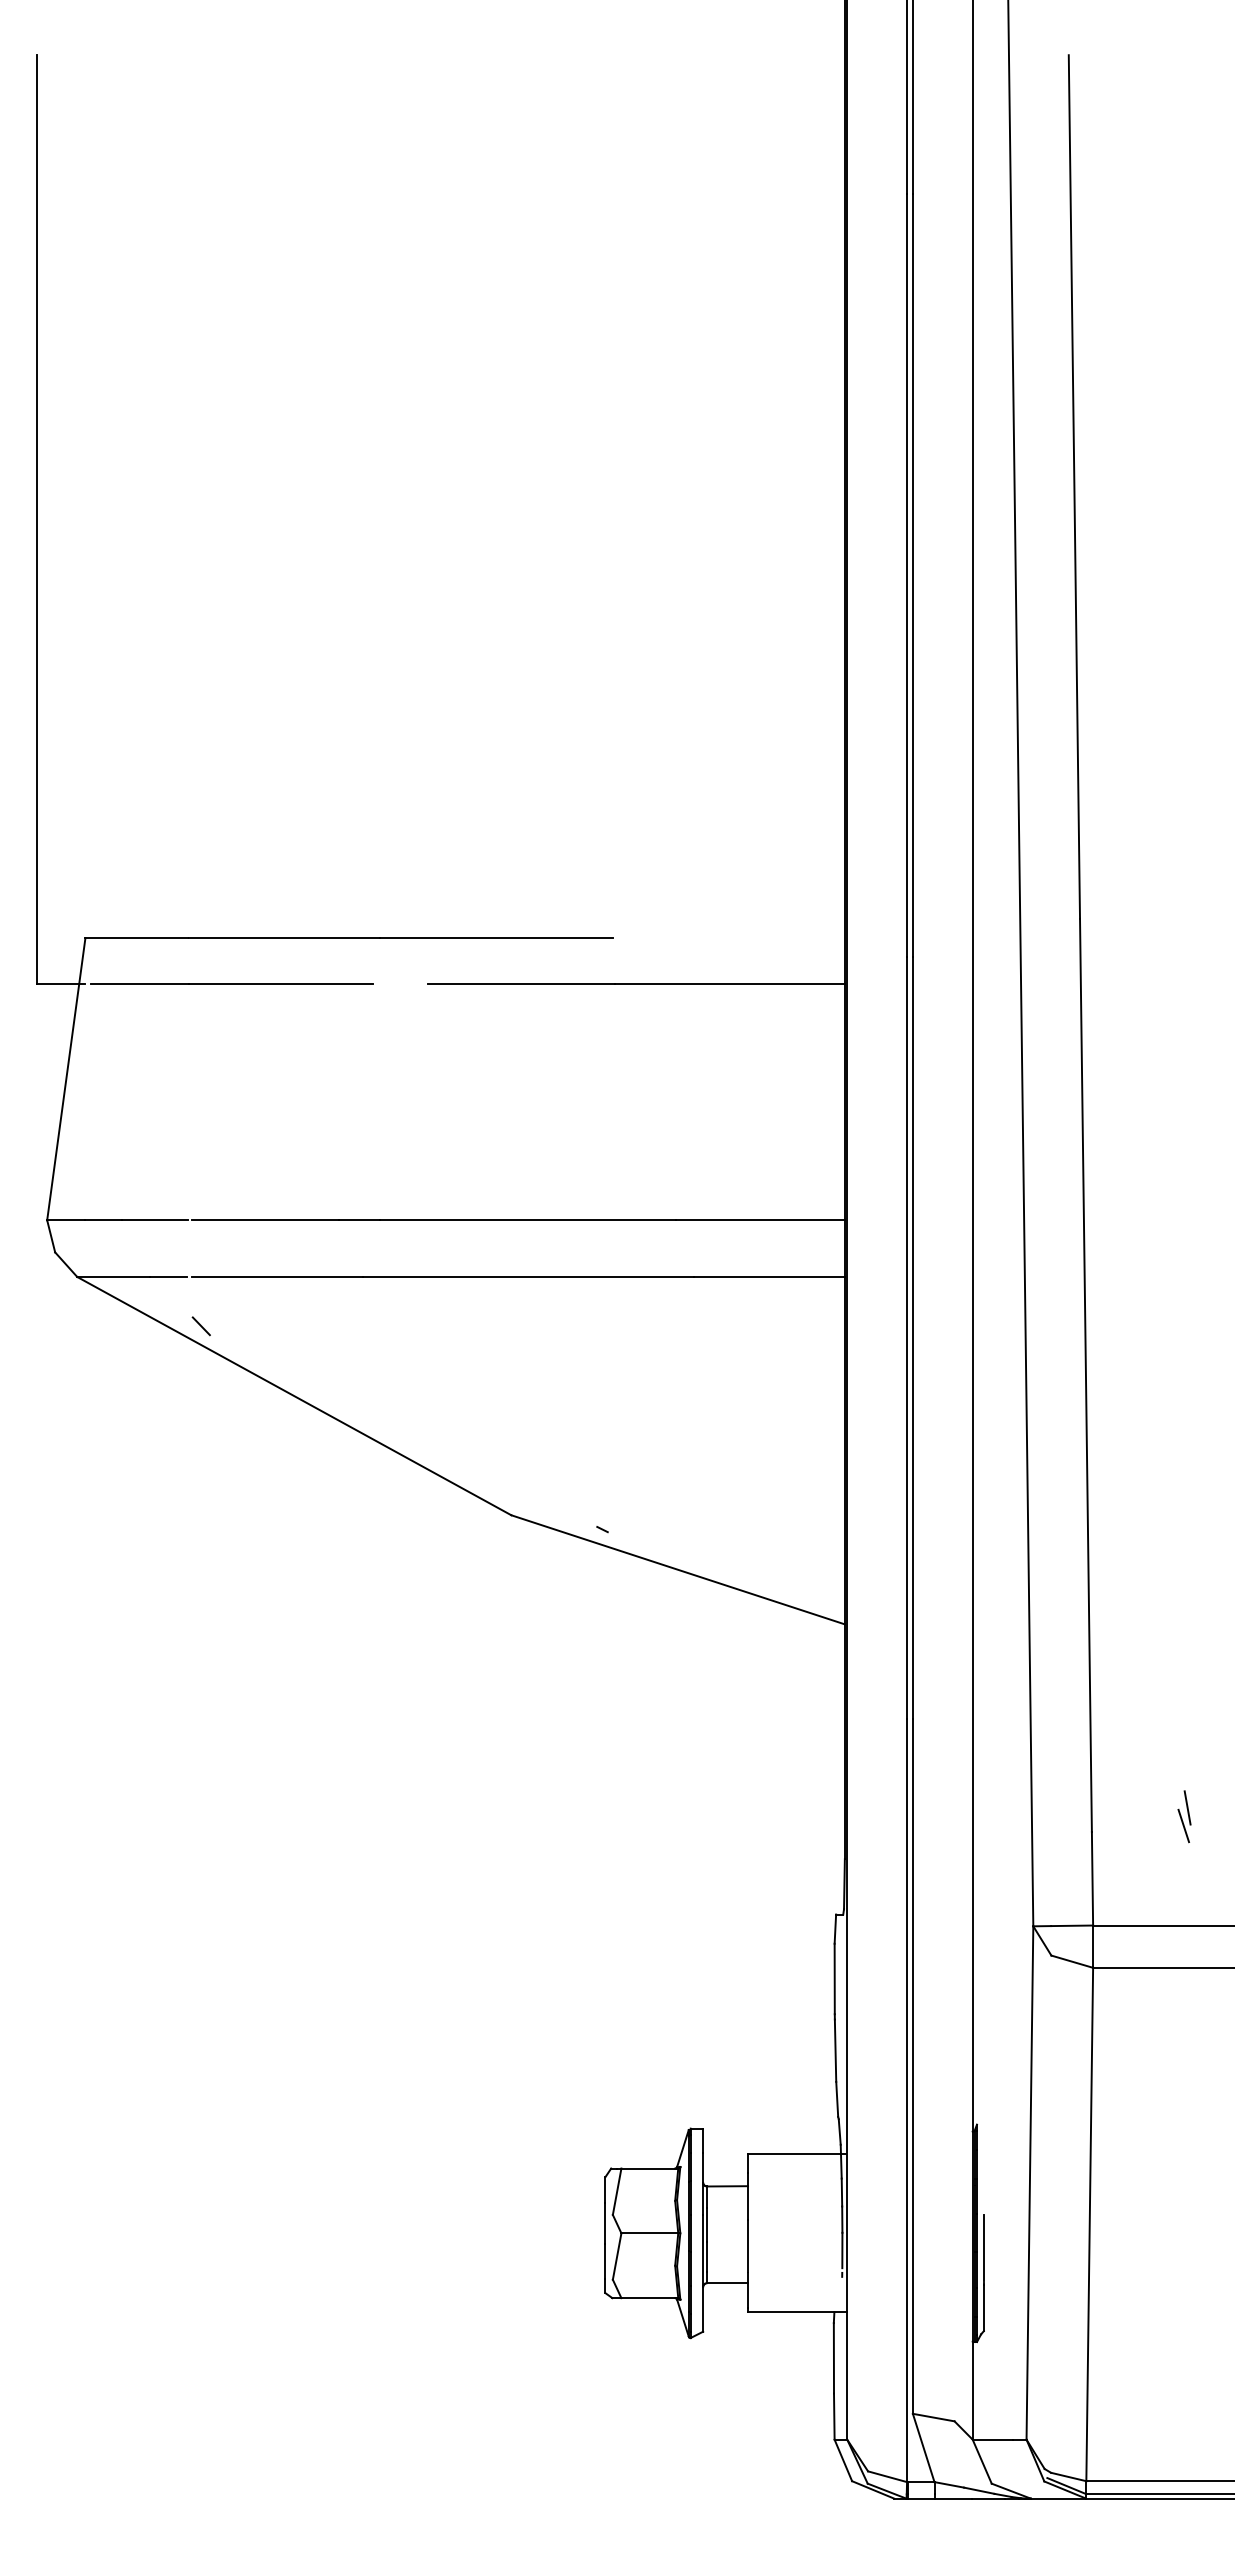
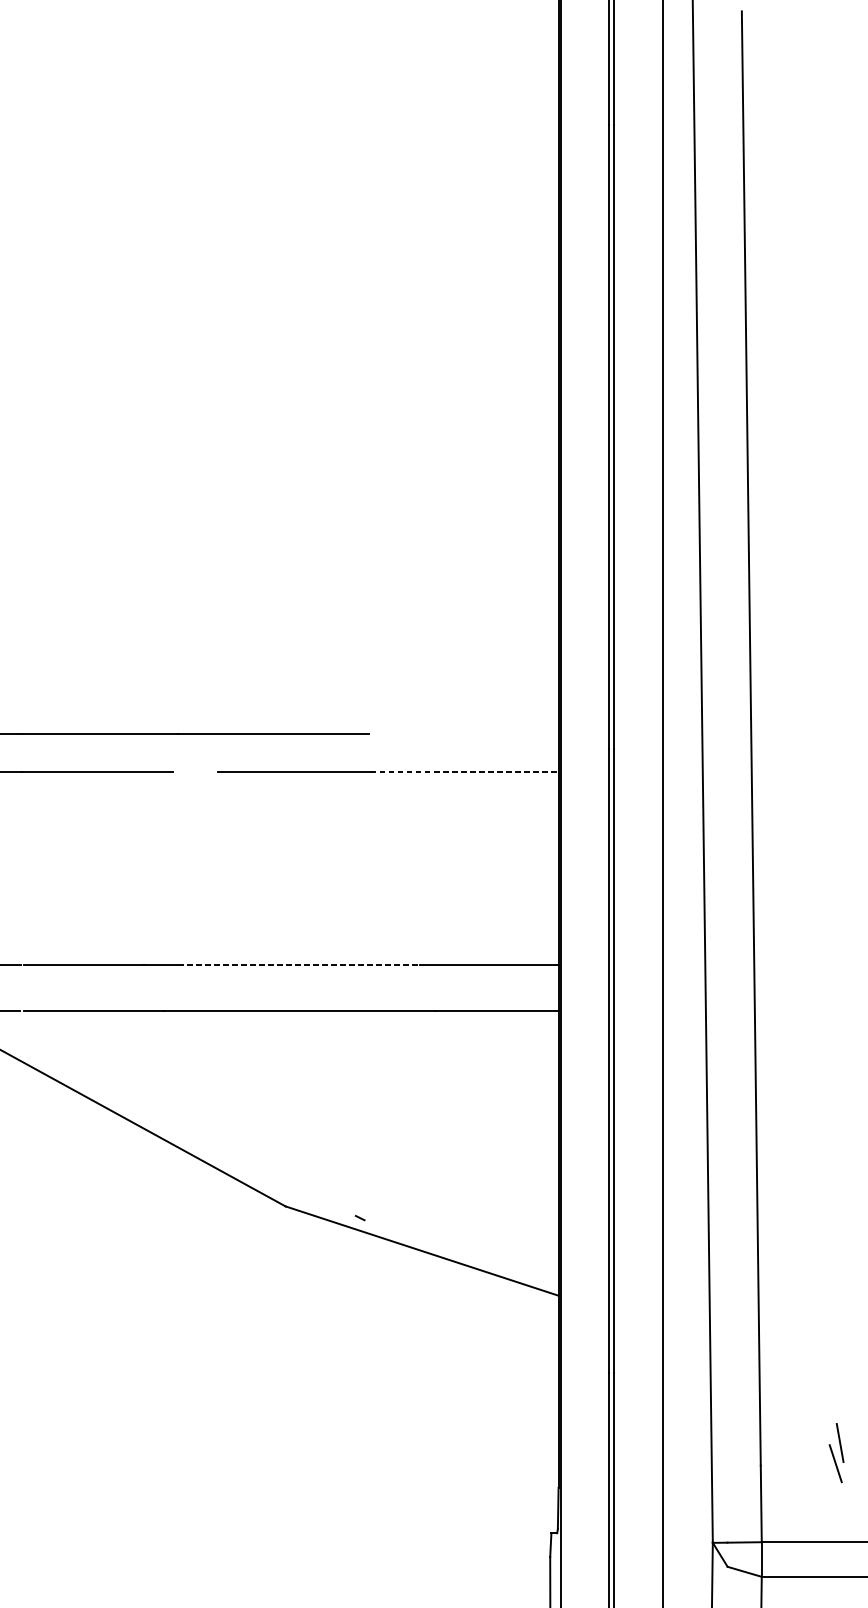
line: (730, 984) -> (464, 771), solid -> dashed
line: (528, 1220) -> (299, 965), solid -> dashed
line: (200, 1326) -> (31, 1051), removed
part: (1184, 1816) -> (836, 1452), size x1.4

